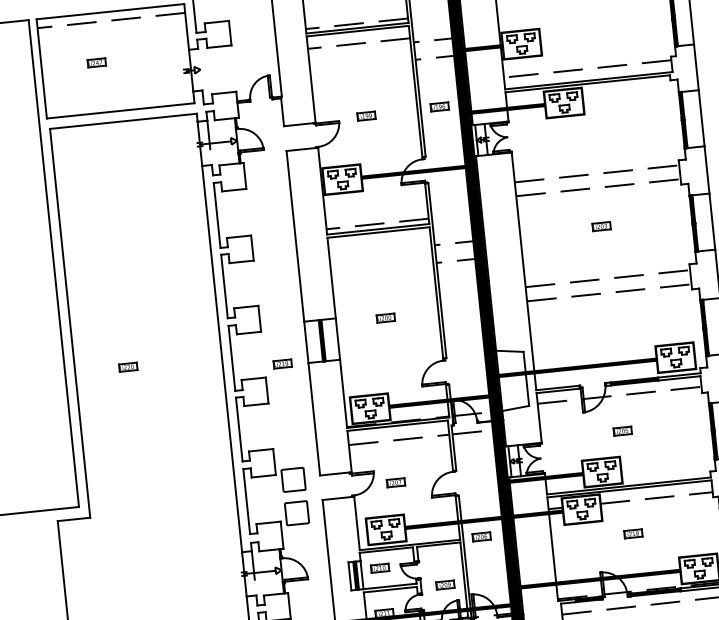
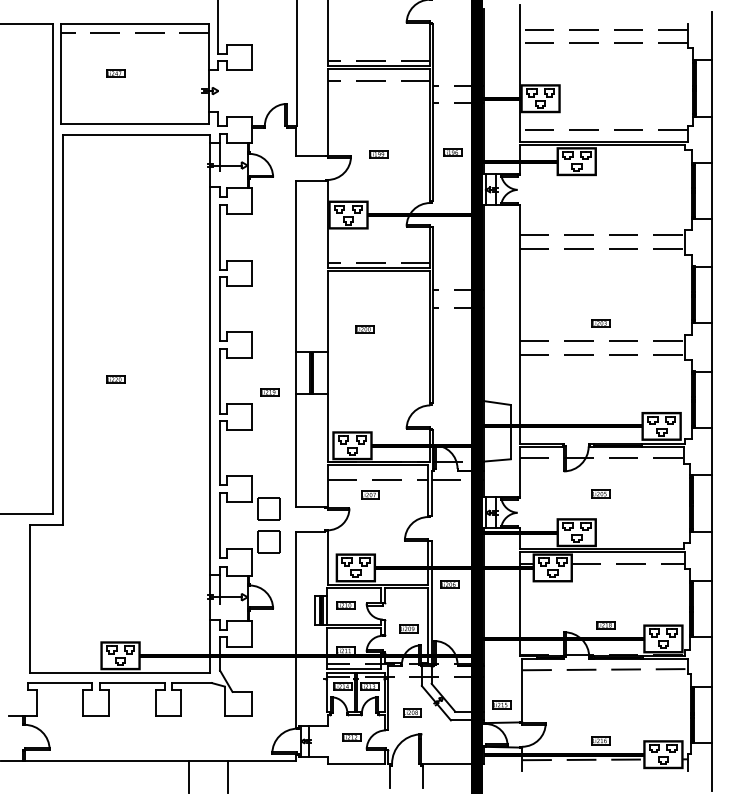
part: (600, 226) -> (600, 323), moved
part: (385, 318) -> (364, 329), moved
part: (395, 482) -> (370, 494), moved
part: (632, 534) -> (605, 625), moved

